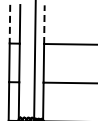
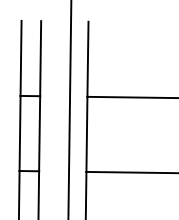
line: (9, 24) -> (20, 58), dashed -> solid
line: (44, 24) -> (88, 58), dashed -> solid

